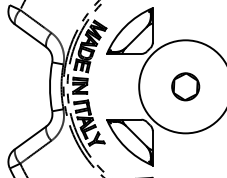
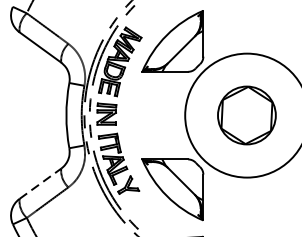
part: (185, 86) -> (246, 115), size x1.6
line: (30, 137) -> (40, 183), solid -> dashed

